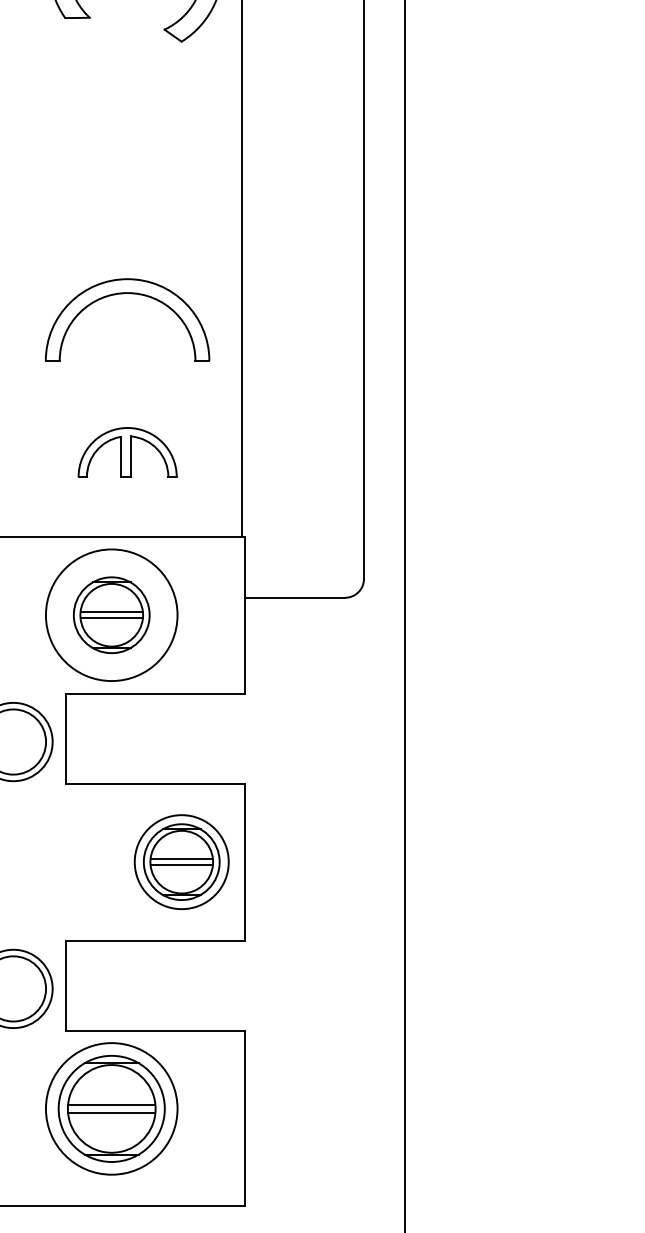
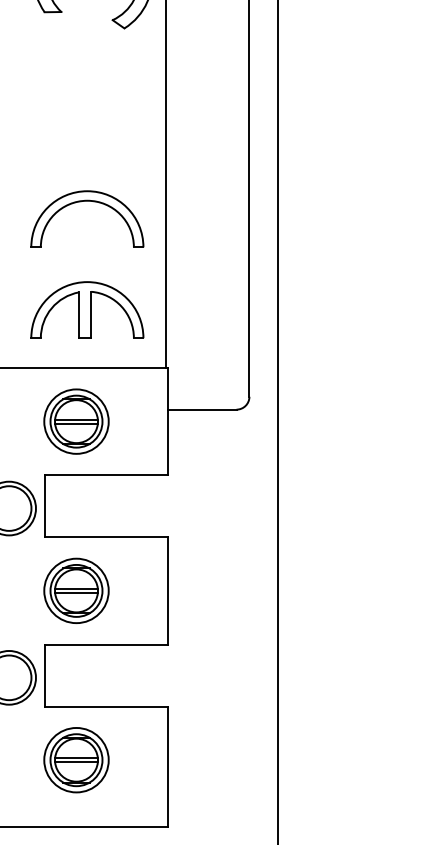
part: (127, 451) -> (87, 309), size x1.67
circle: (111, 615) -> (76, 421), size x0.71
part: (181, 861) -> (76, 590), moved
part: (111, 1109) -> (76, 760), size x0.71

